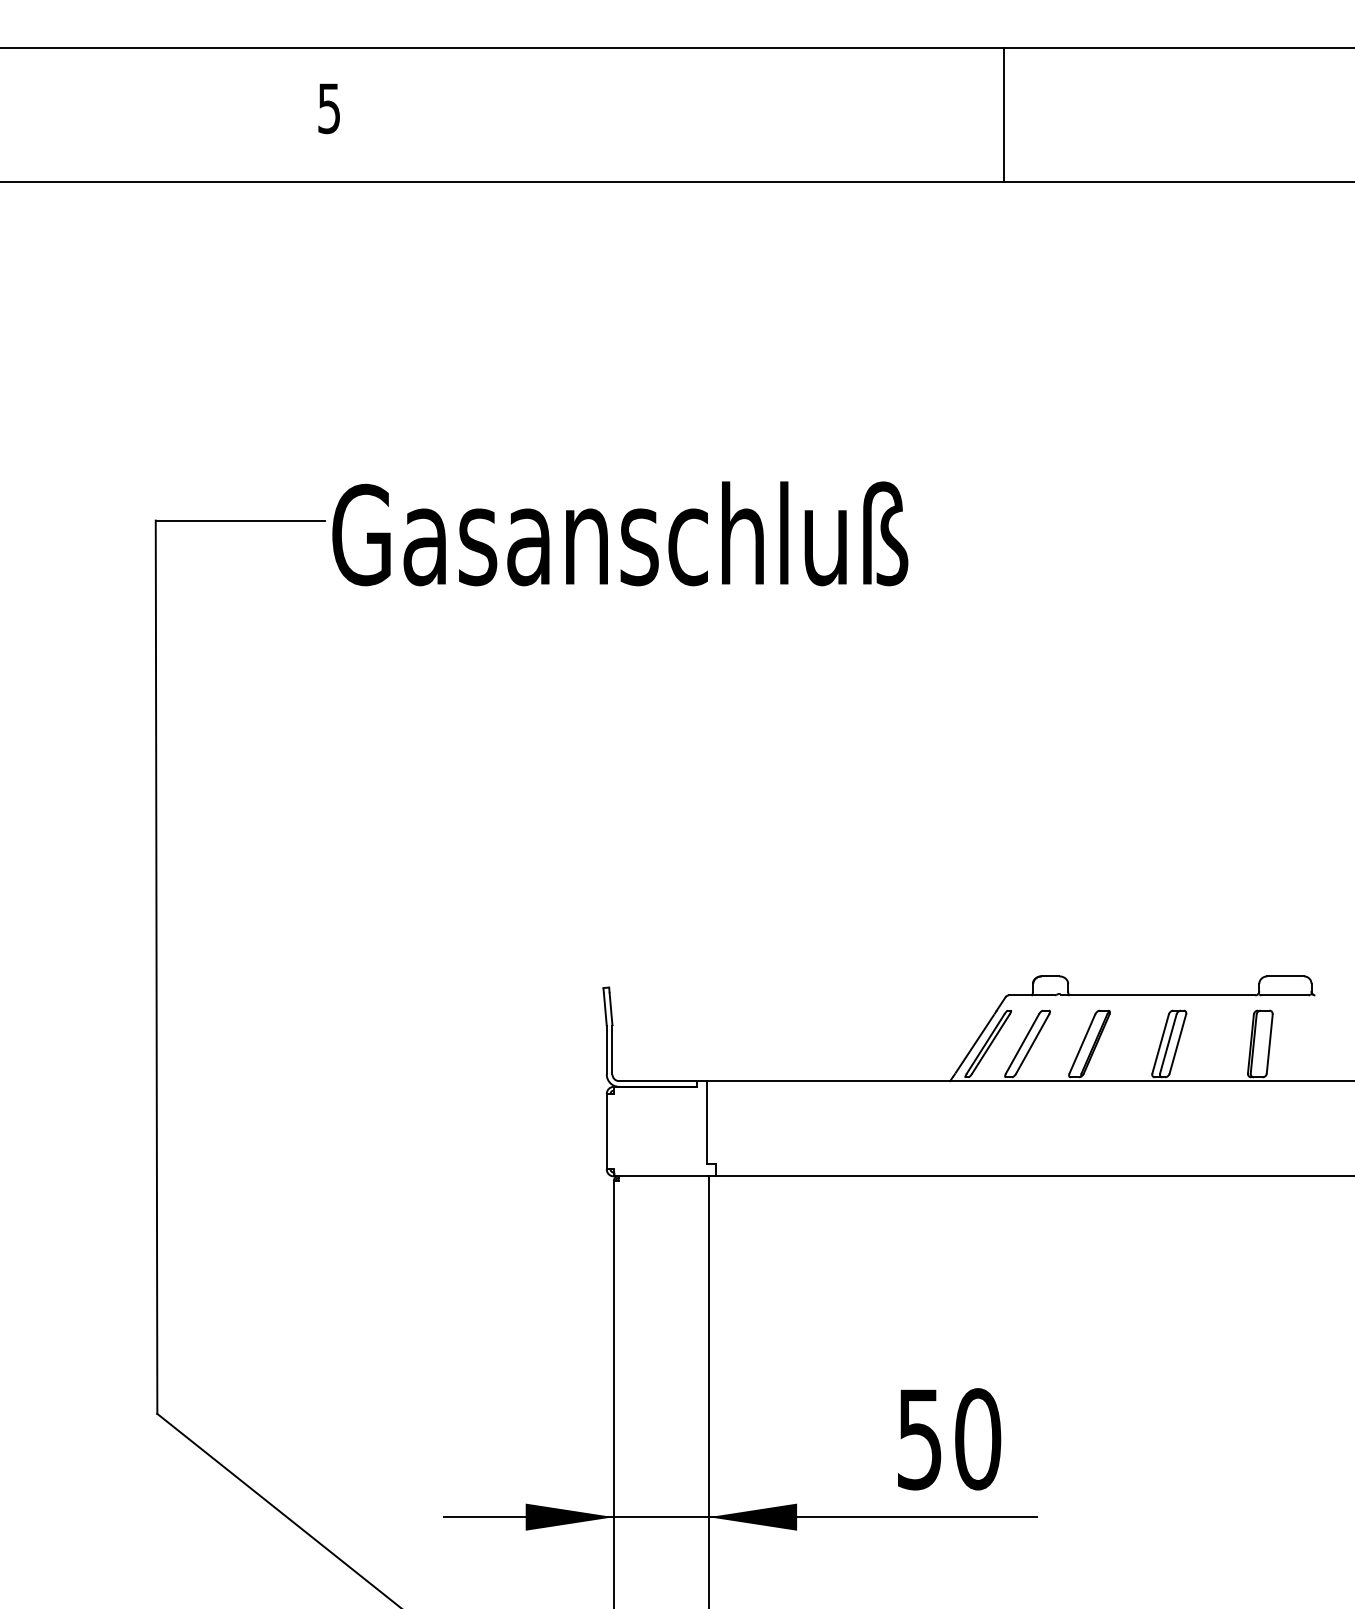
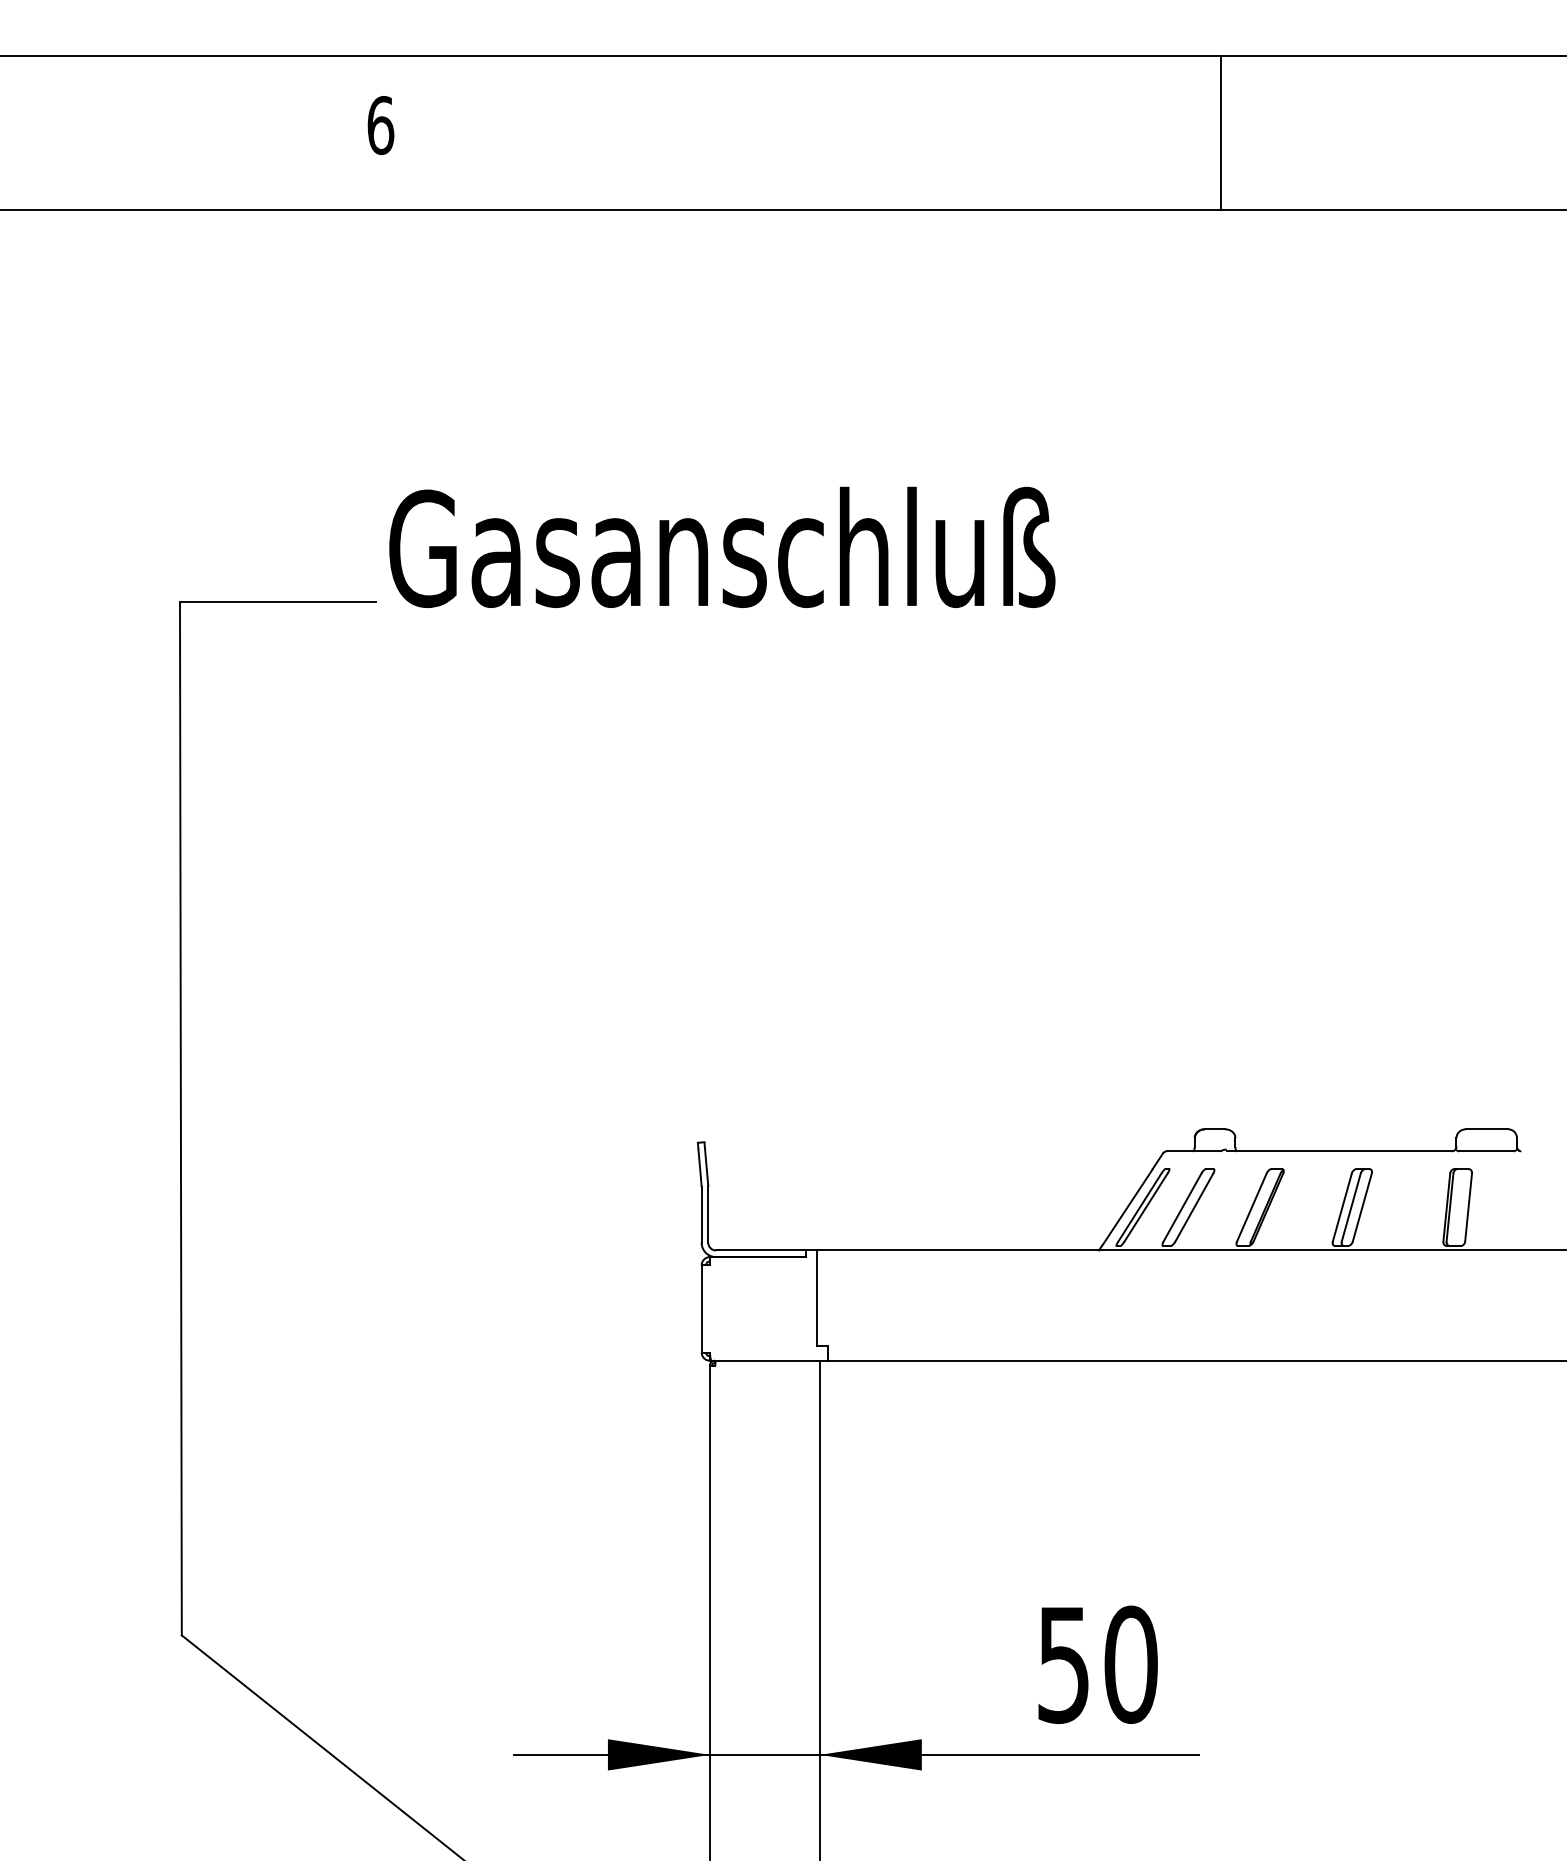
text: (329, 108) -> (380, 125), 5 -> 6
line: (1003, 114) -> (1220, 132), moved
text: (620, 533) -> (722, 546), moved

